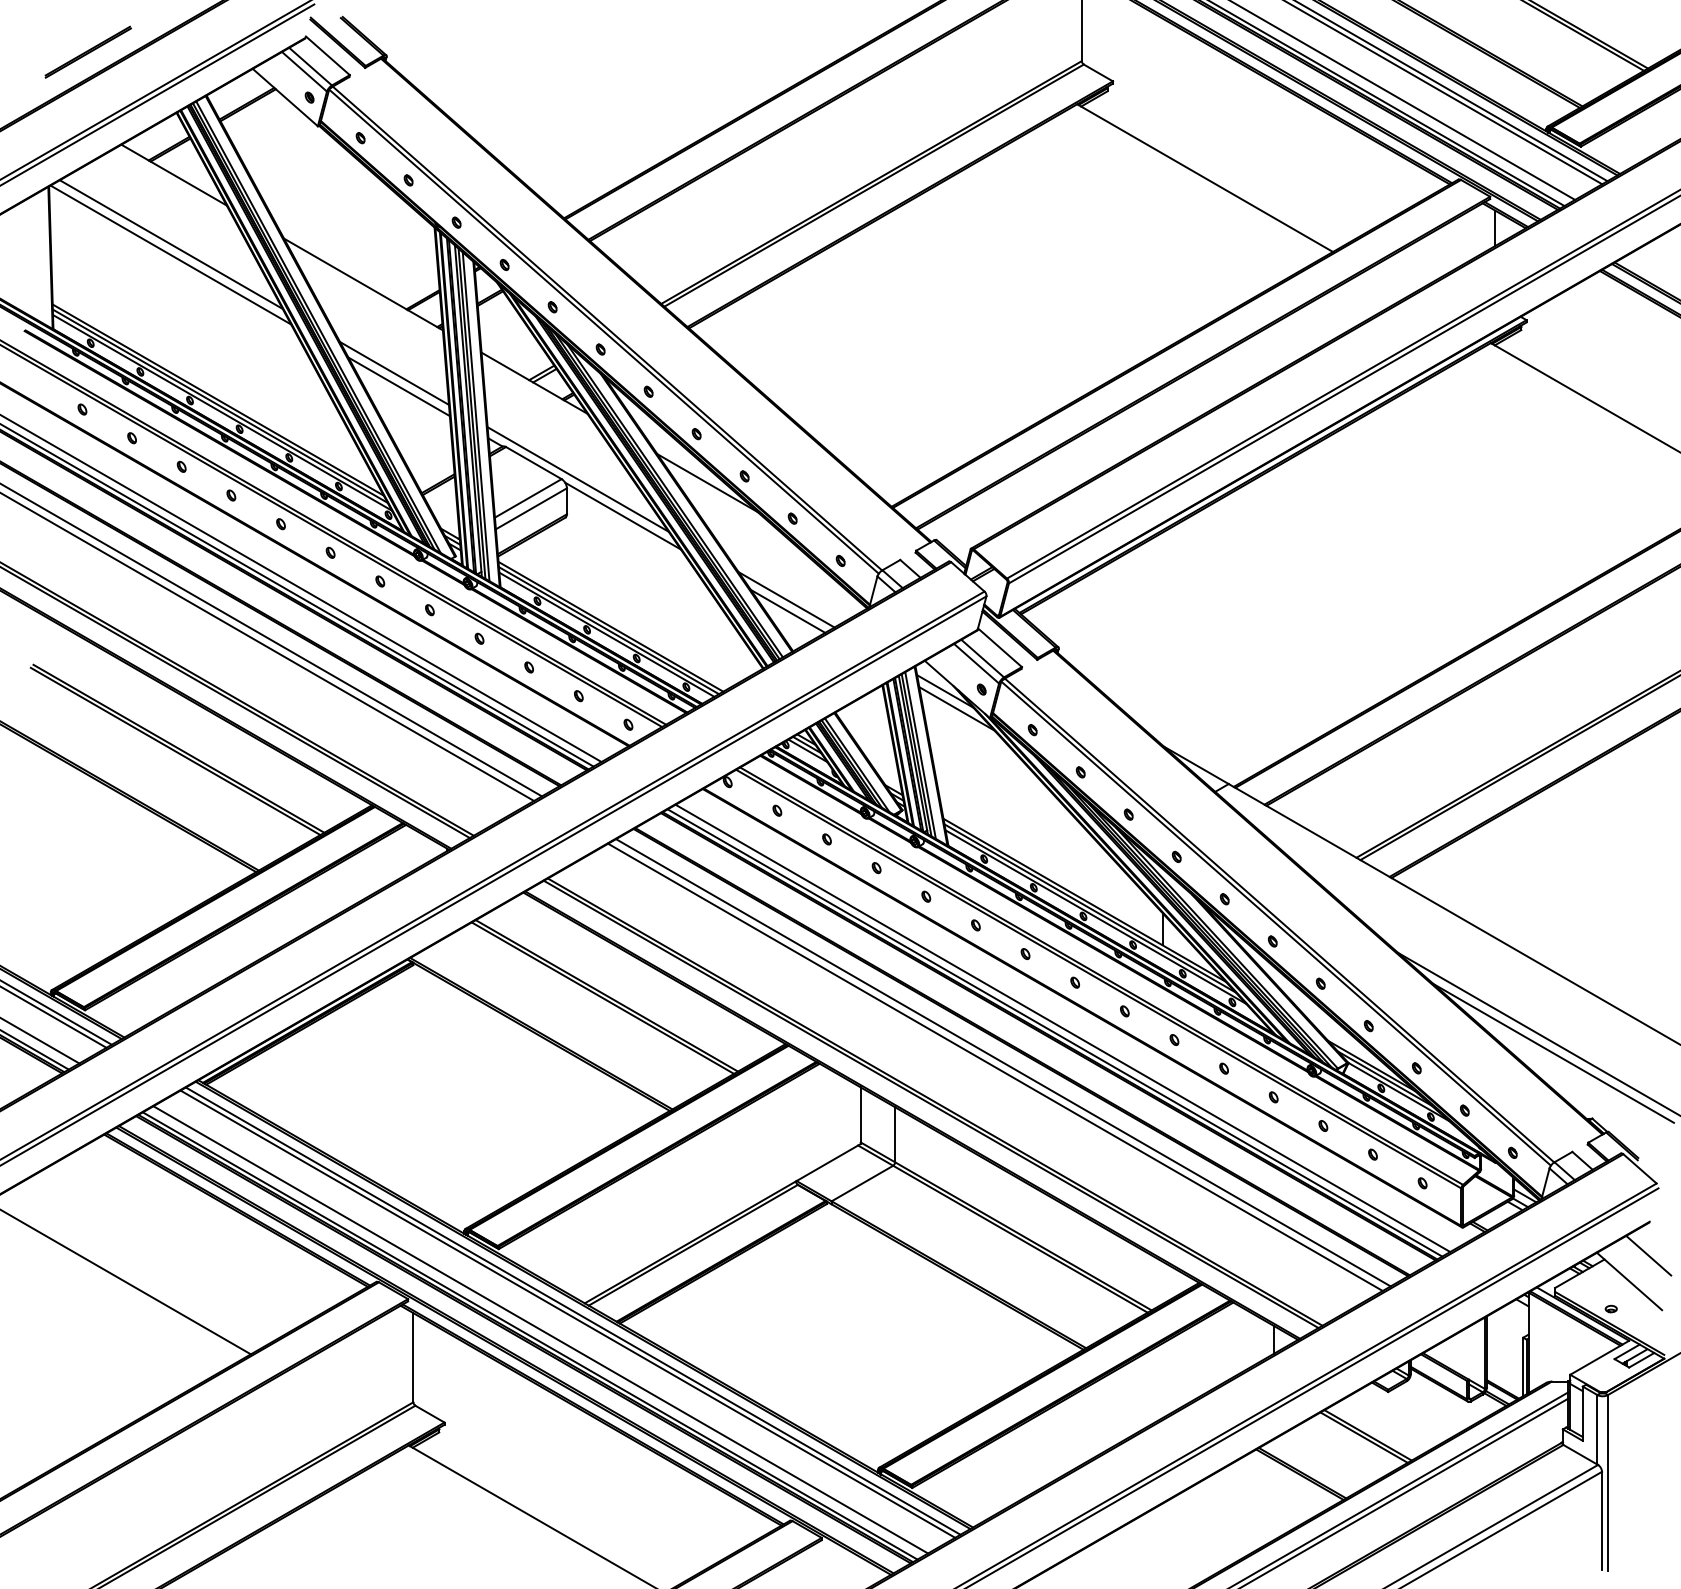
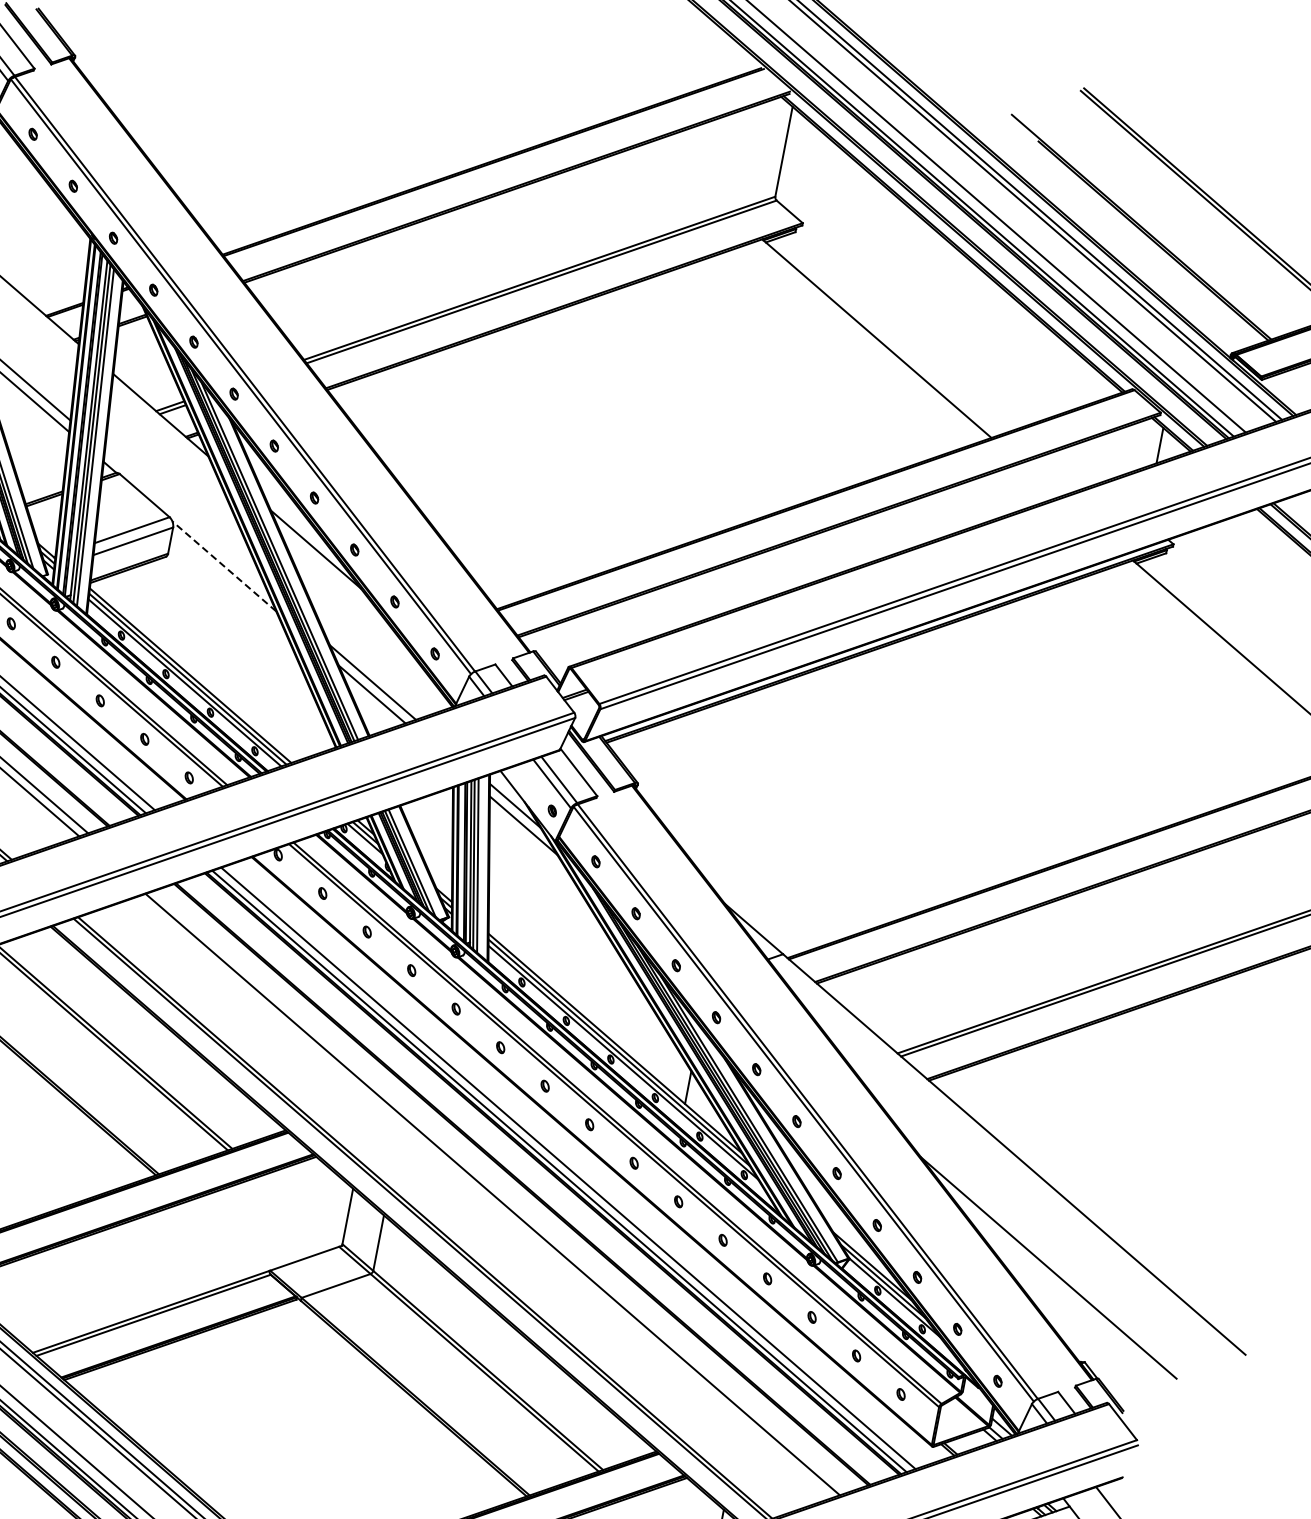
line: (577, 479) -> (185, 520), removed
line: (623, 516) -> (224, 566), solid -> dashed
line: (1553, 1053) -> (1058, 1289), removed
line: (1003, 1062) -> (501, 1191), removed

